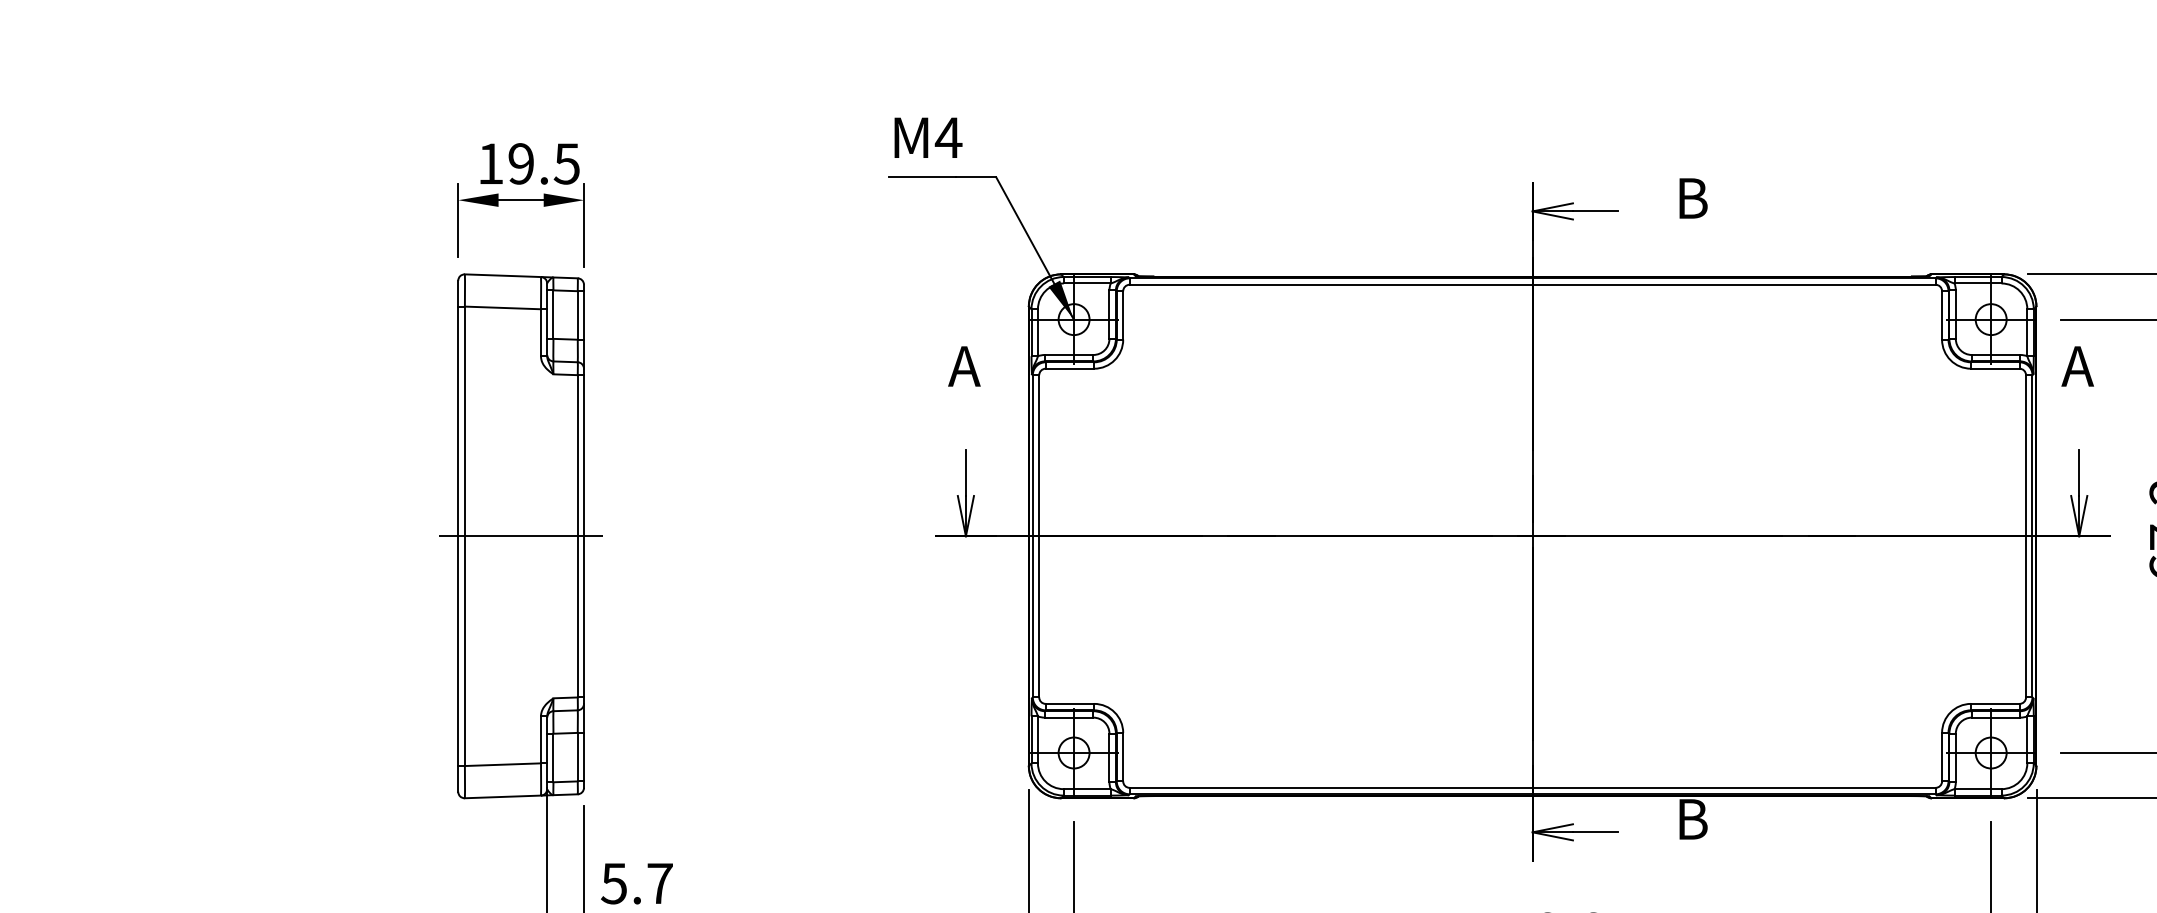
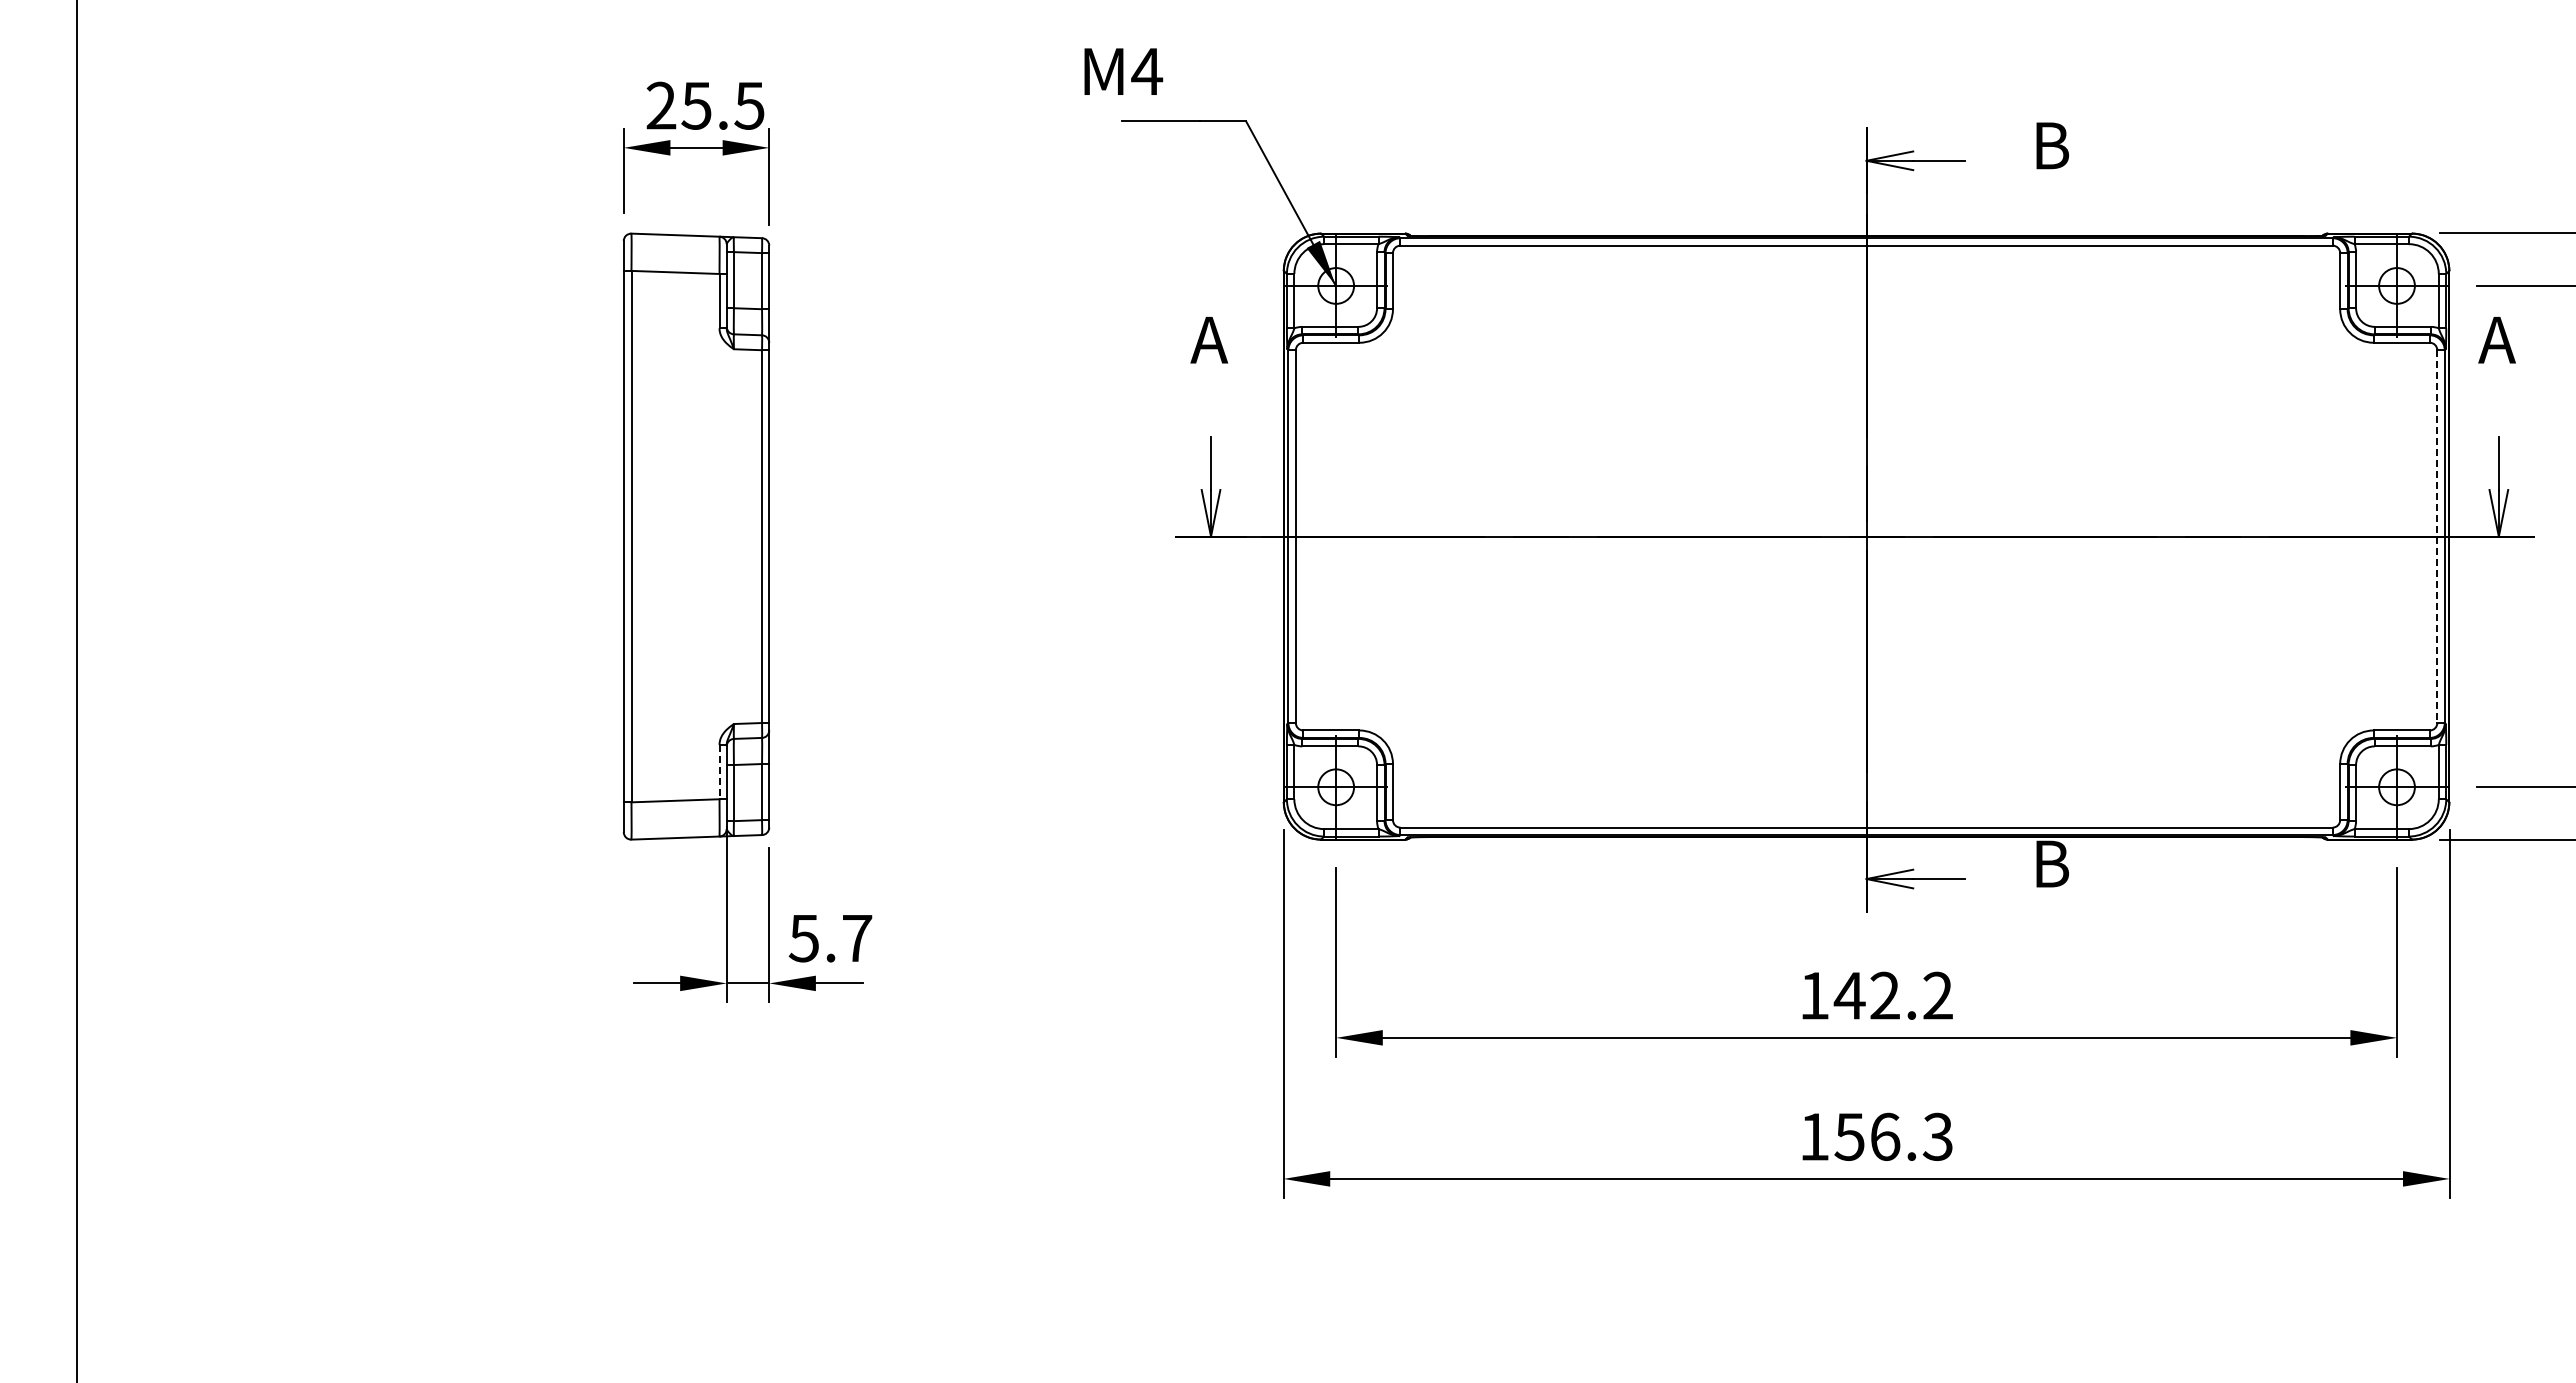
text: (928, 137) -> (1123, 71), moved
text: (505, 163) -> (678, 105), 19.5 -> 25.5
line: (521, 536) -> (696, 536), removed
line: (2026, 537) -> (2437, 537), solid -> dashed
line: (540, 740) -> (719, 772), solid -> dashed

